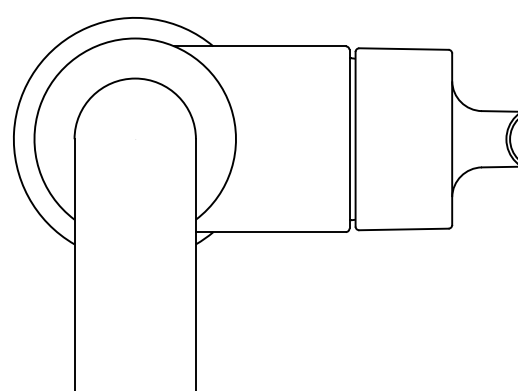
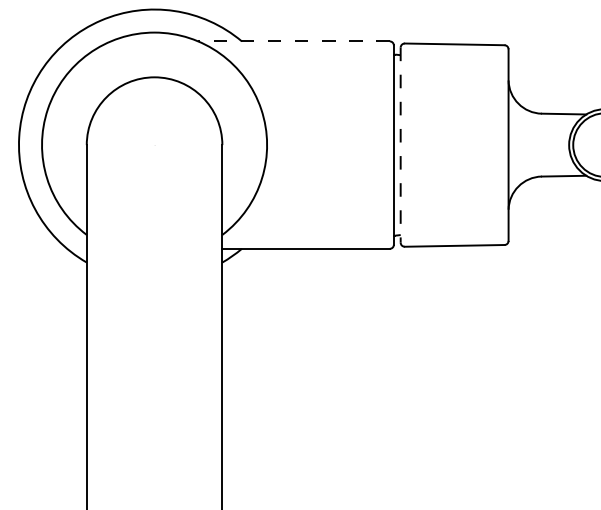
line: (260, 46) -> (294, 41), solid -> dashed
line: (355, 139) -> (400, 145), solid -> dashed

